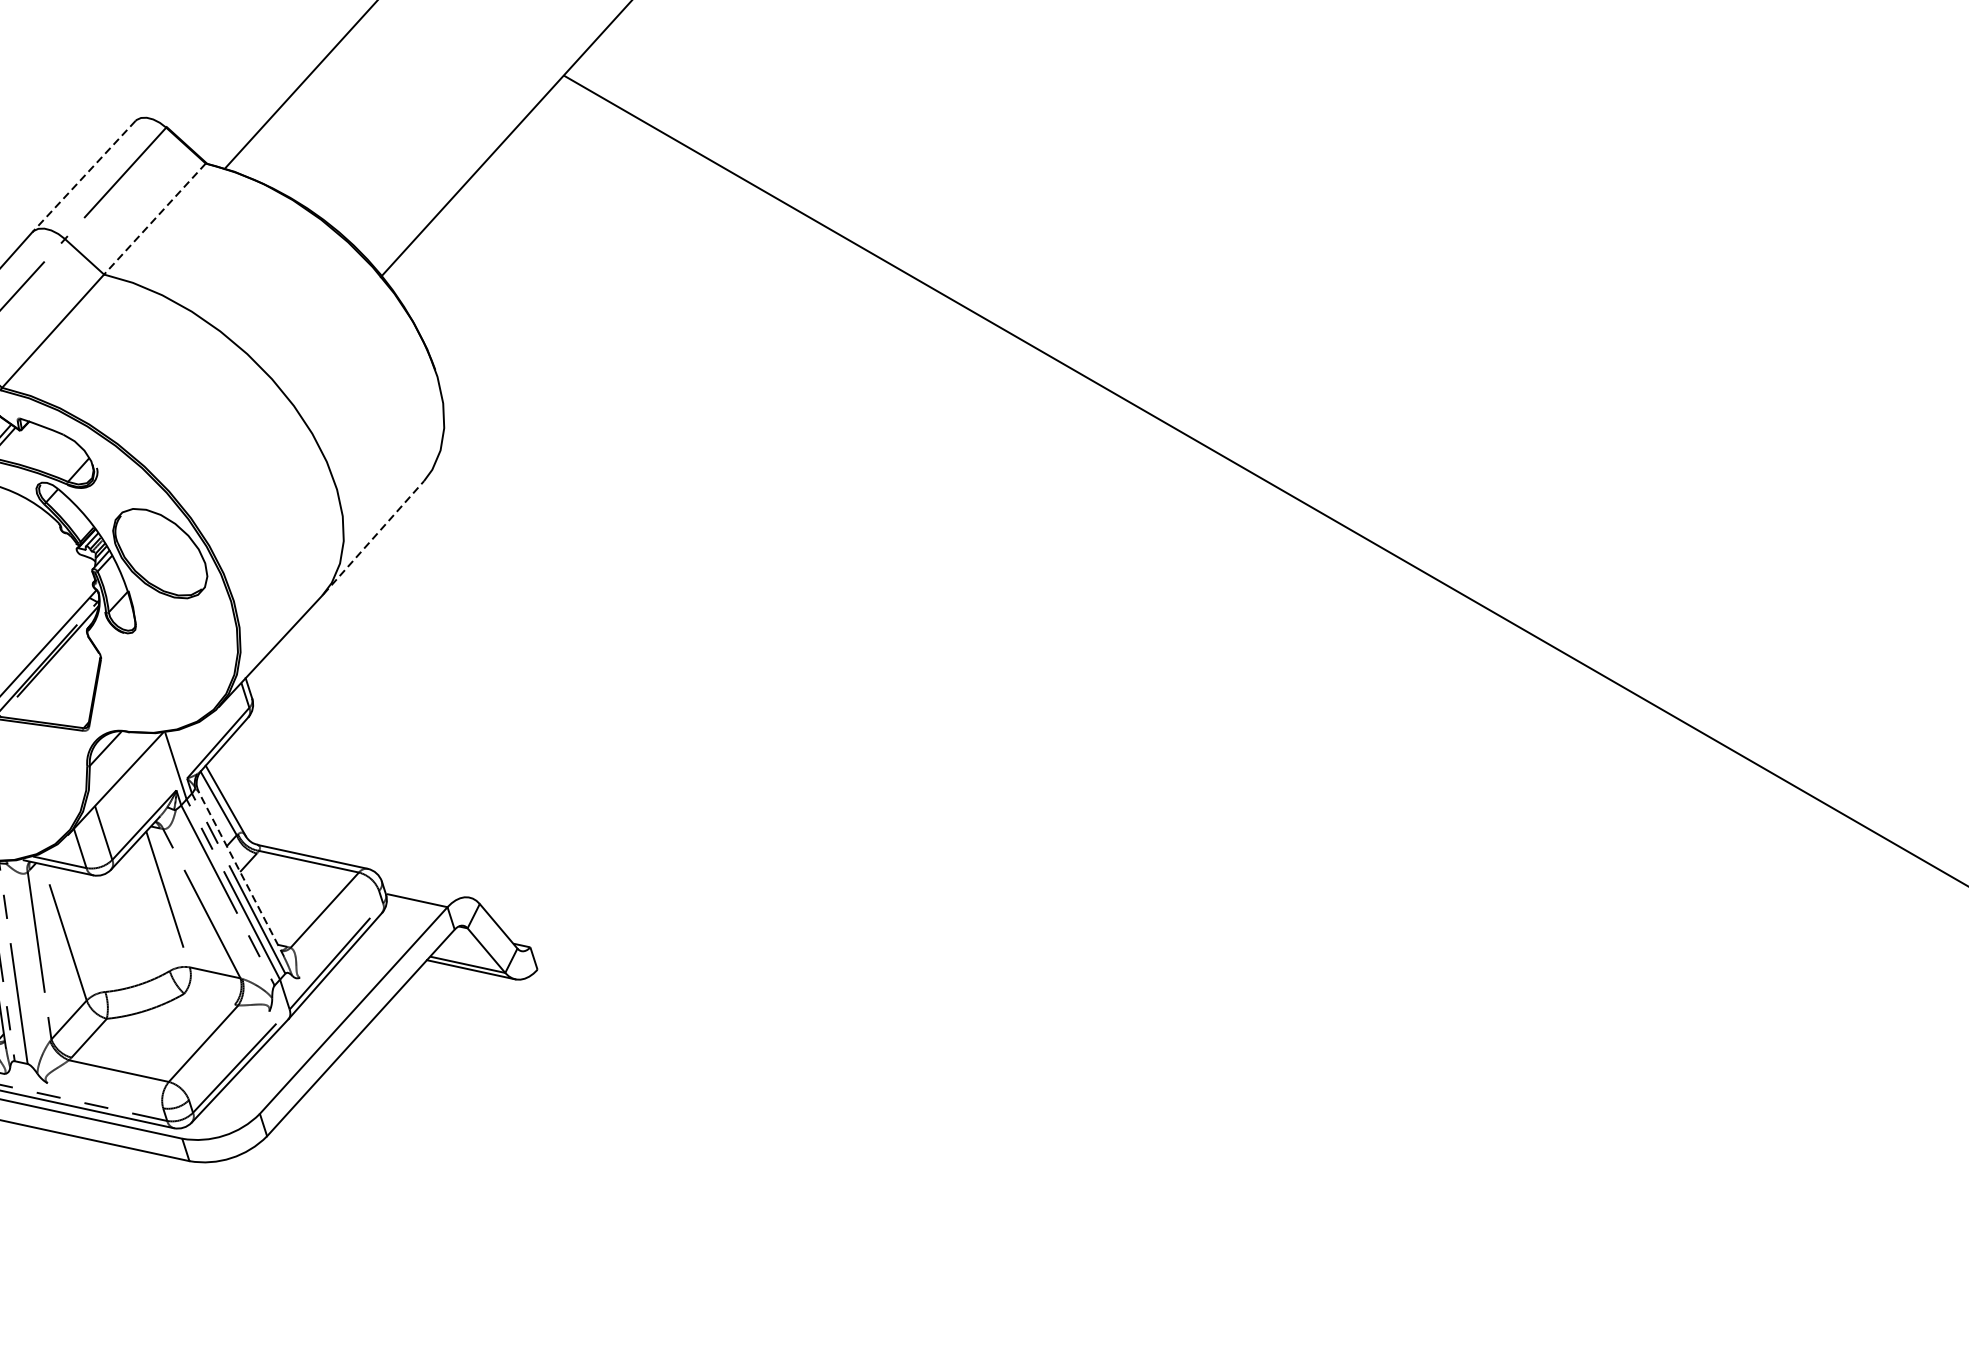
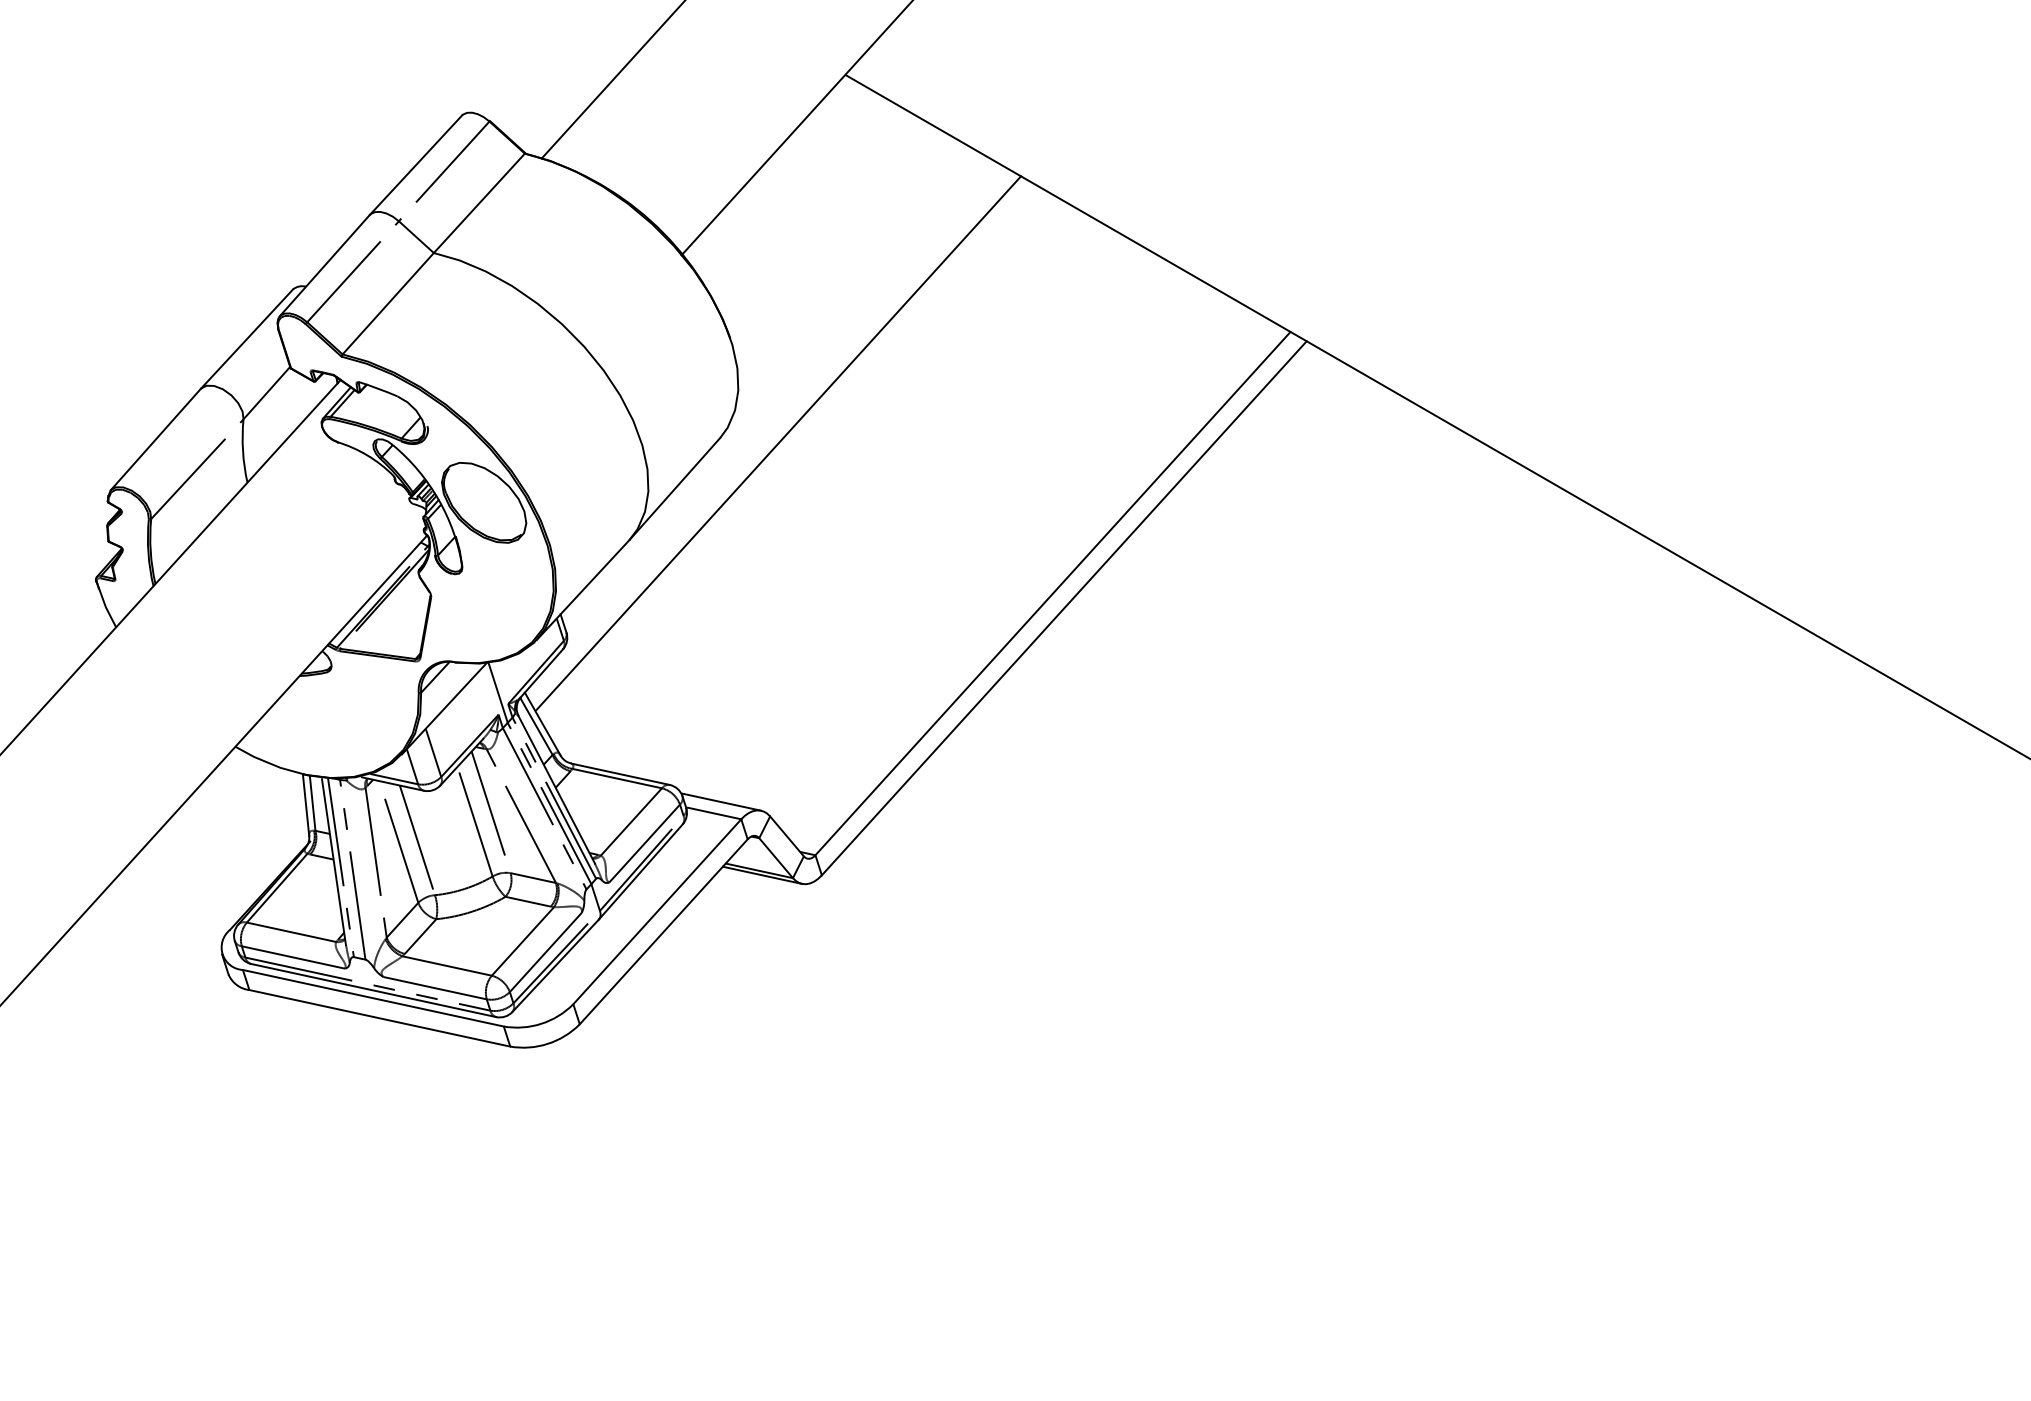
line: (83, 176) -> (415, 165), dashed -> solid
line: (155, 219) -> (479, 203), dashed -> solid
line: (489, 487) -> (778, 443), added
line: (374, 537) -> (675, 488), dashed -> solid
line: (795, 654) -> (1052, 593), added
line: (807, 671) -> (1063, 608), added
line: (241, 873) -> (556, 789), dashed -> solid
line: (425, 887) -> (721, 801), added
line: (149, 909) -> (474, 821), added
line: (84, 930) -> (416, 840), added
line: (339, 934) -> (644, 843), added
line: (208, 999) -> (527, 901), added
line: (228, 1056) -> (545, 952), added
line: (104, 1095) -> (434, 987), added

